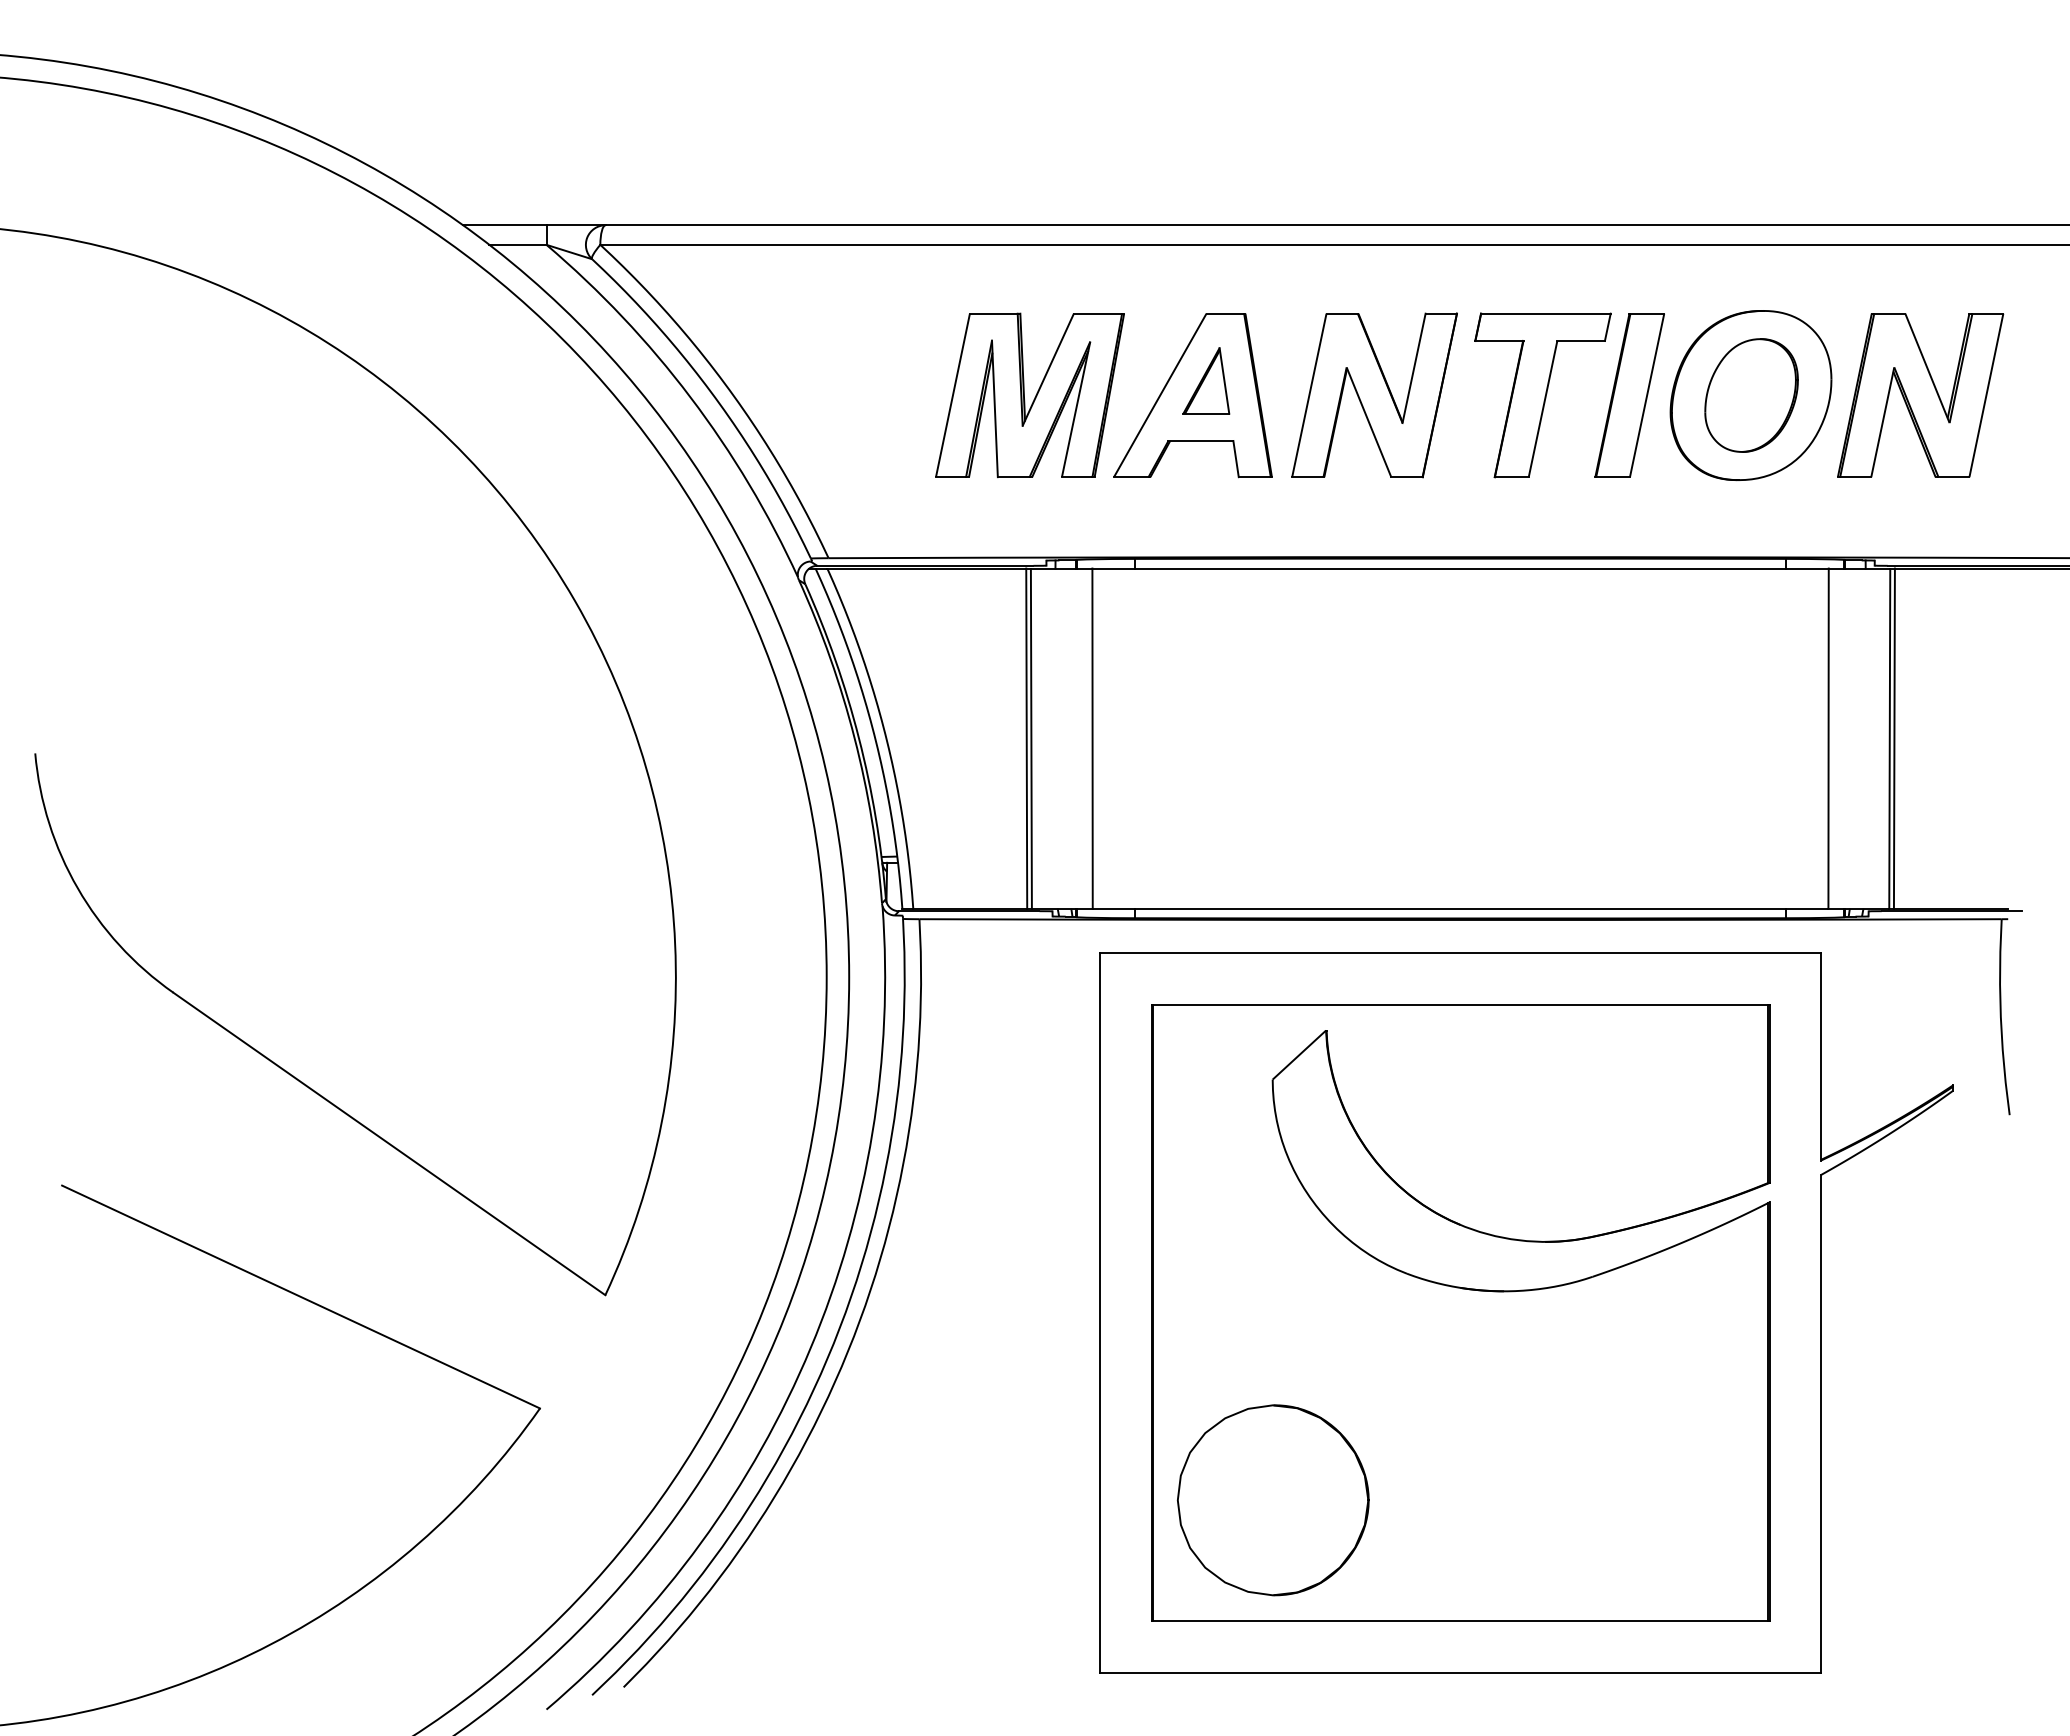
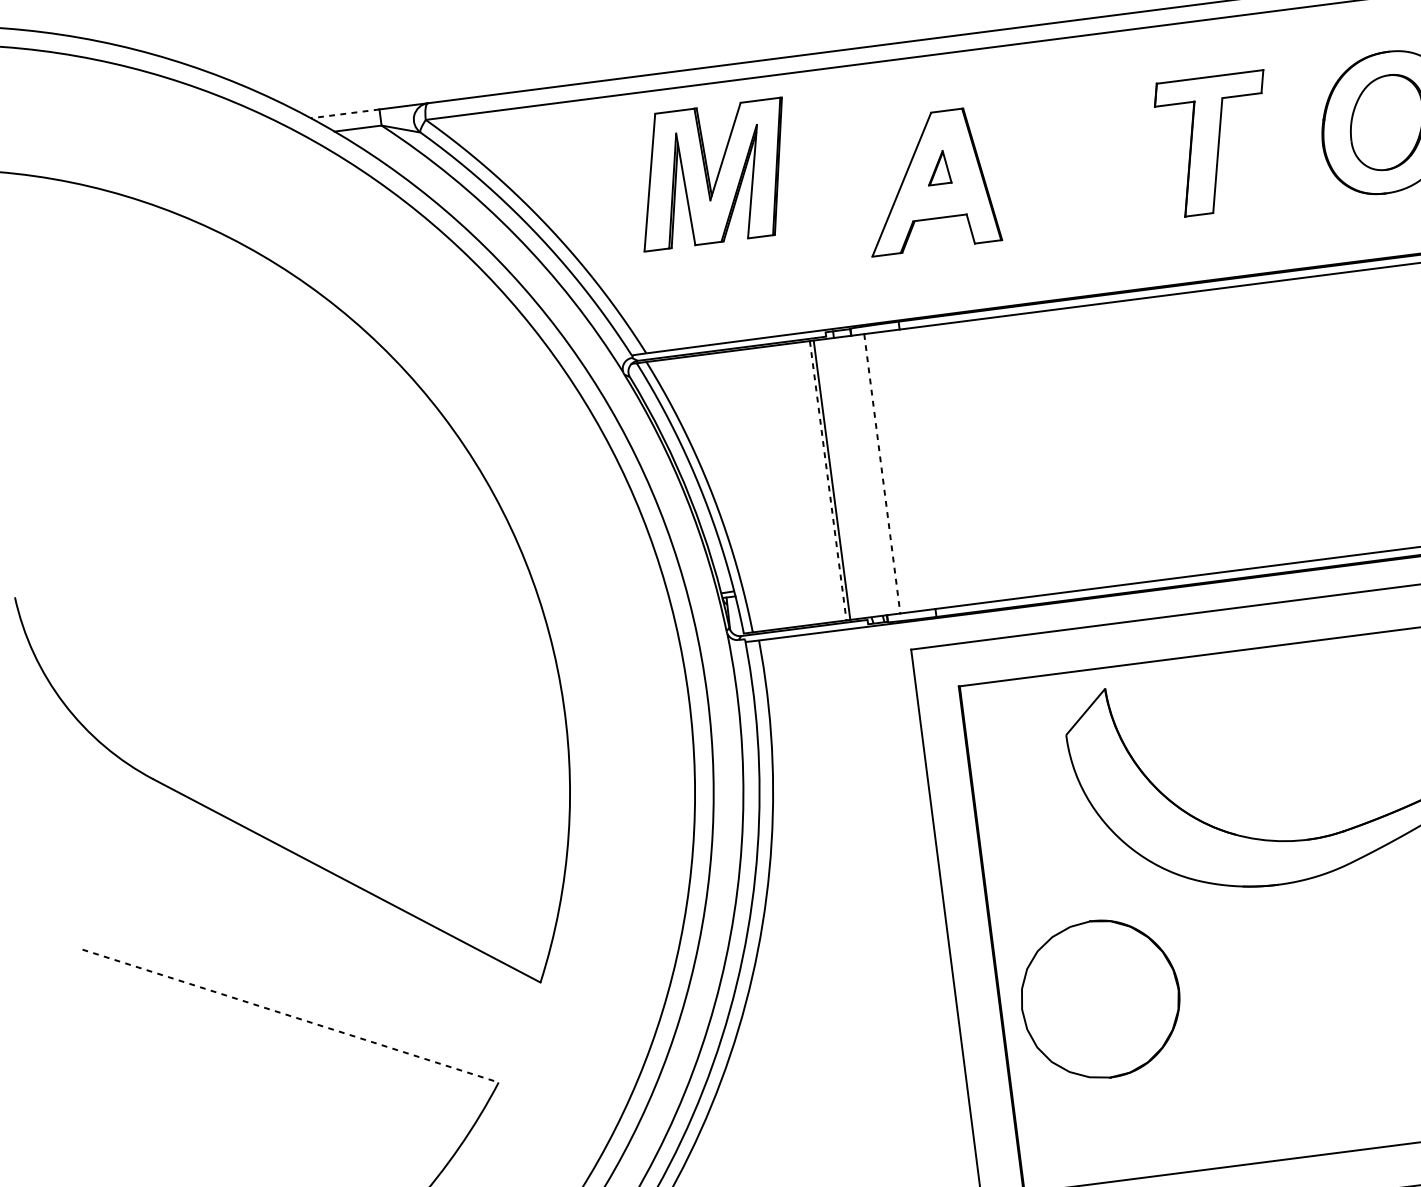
line: (504, 225) -> (345, 114), solid -> dashed
part: (1206, 380) -> (938, 167), size x0.6
part: (1029, 395) -> (712, 174), moved
part: (1374, 395) -> (1077, 162), removed
part: (1629, 395) -> (1287, 135), removed
line: (1026, 739) -> (828, 481), solid -> dashed
line: (1092, 739) -> (882, 474), solid -> dashed
line: (301, 1297) -> (291, 1016), solid -> dashed
part: (1273, 1500) -> (1100, 999), moved

